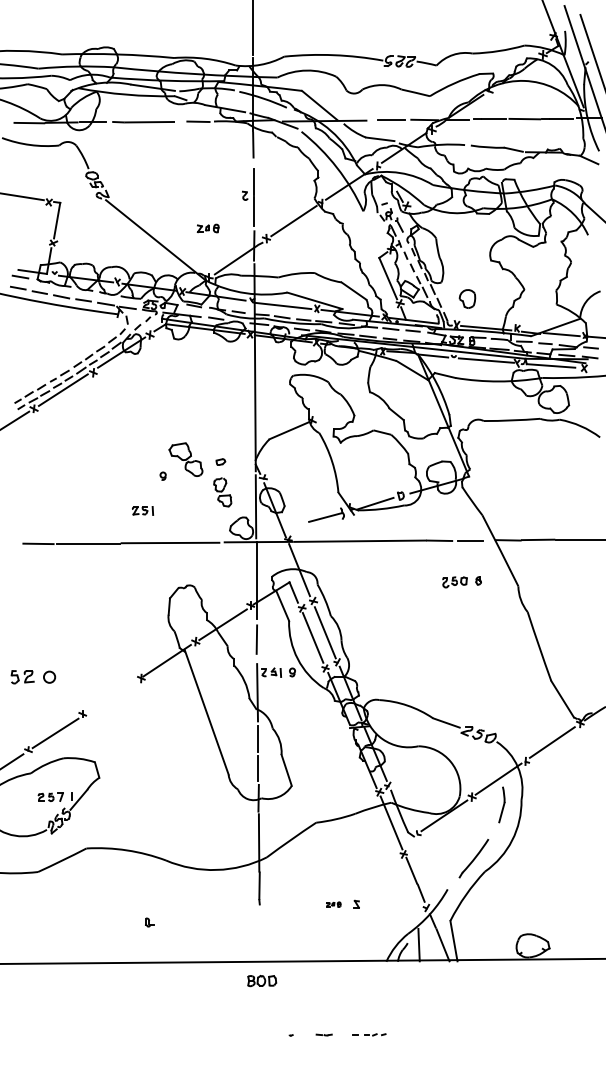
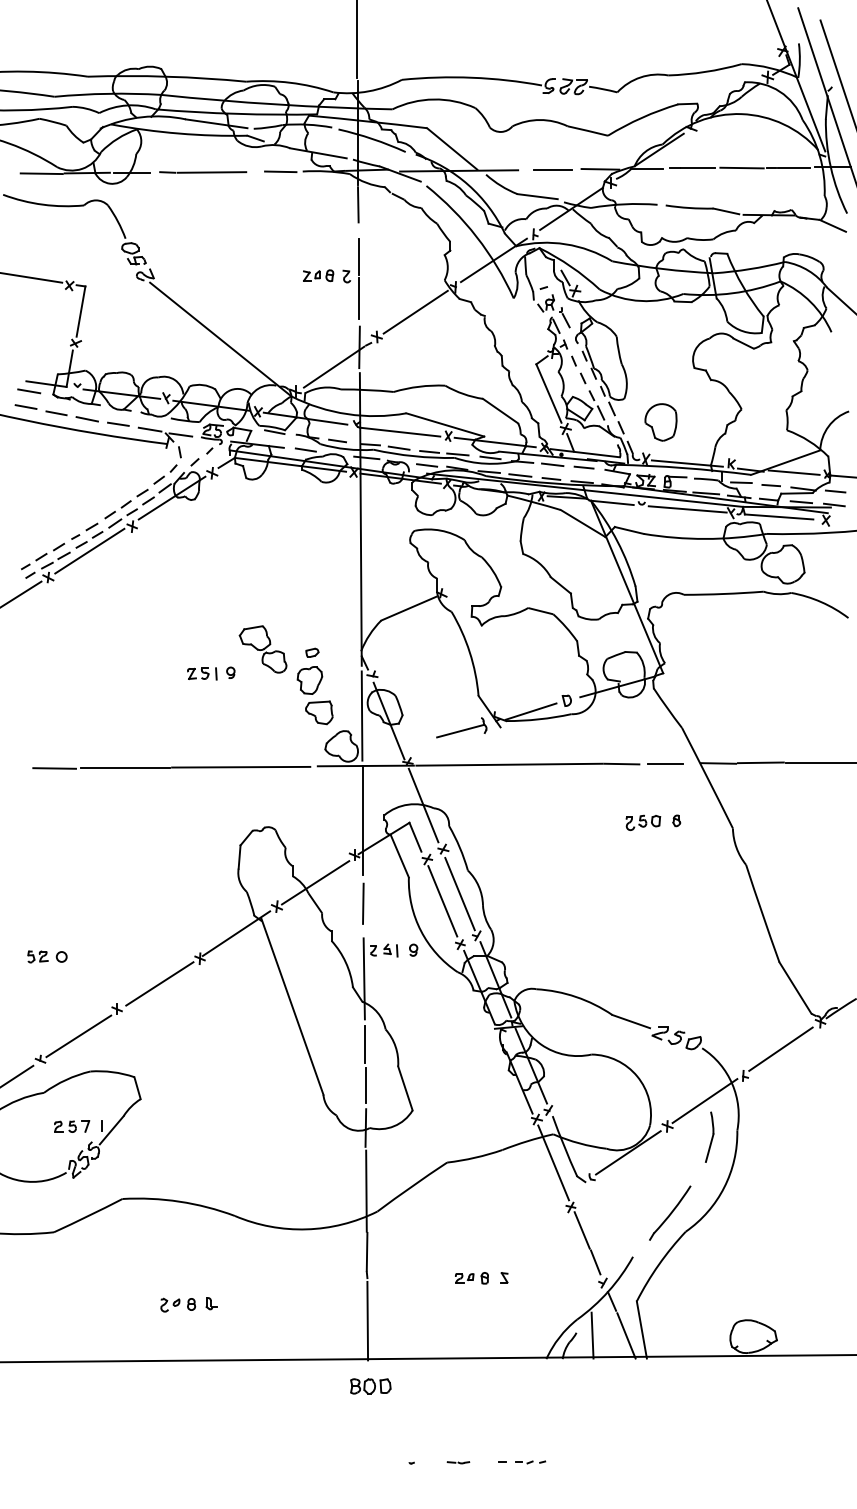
part: (208, 228) -> (318, 275), moved
part: (467, 299) -> (660, 422), size x1.43
part: (222, 492) -> (314, 695), size x1.43
part: (143, 510) -> (202, 673), moved
part: (33, 676) -> (47, 956), size x0.62
line: (112, 696) -> (159, 983), added
part: (333, 904) -> (471, 1278), size x1.67
part: (126, 923) -> (178, 1304), added
line: (259, 934) -> (367, 1320), added

